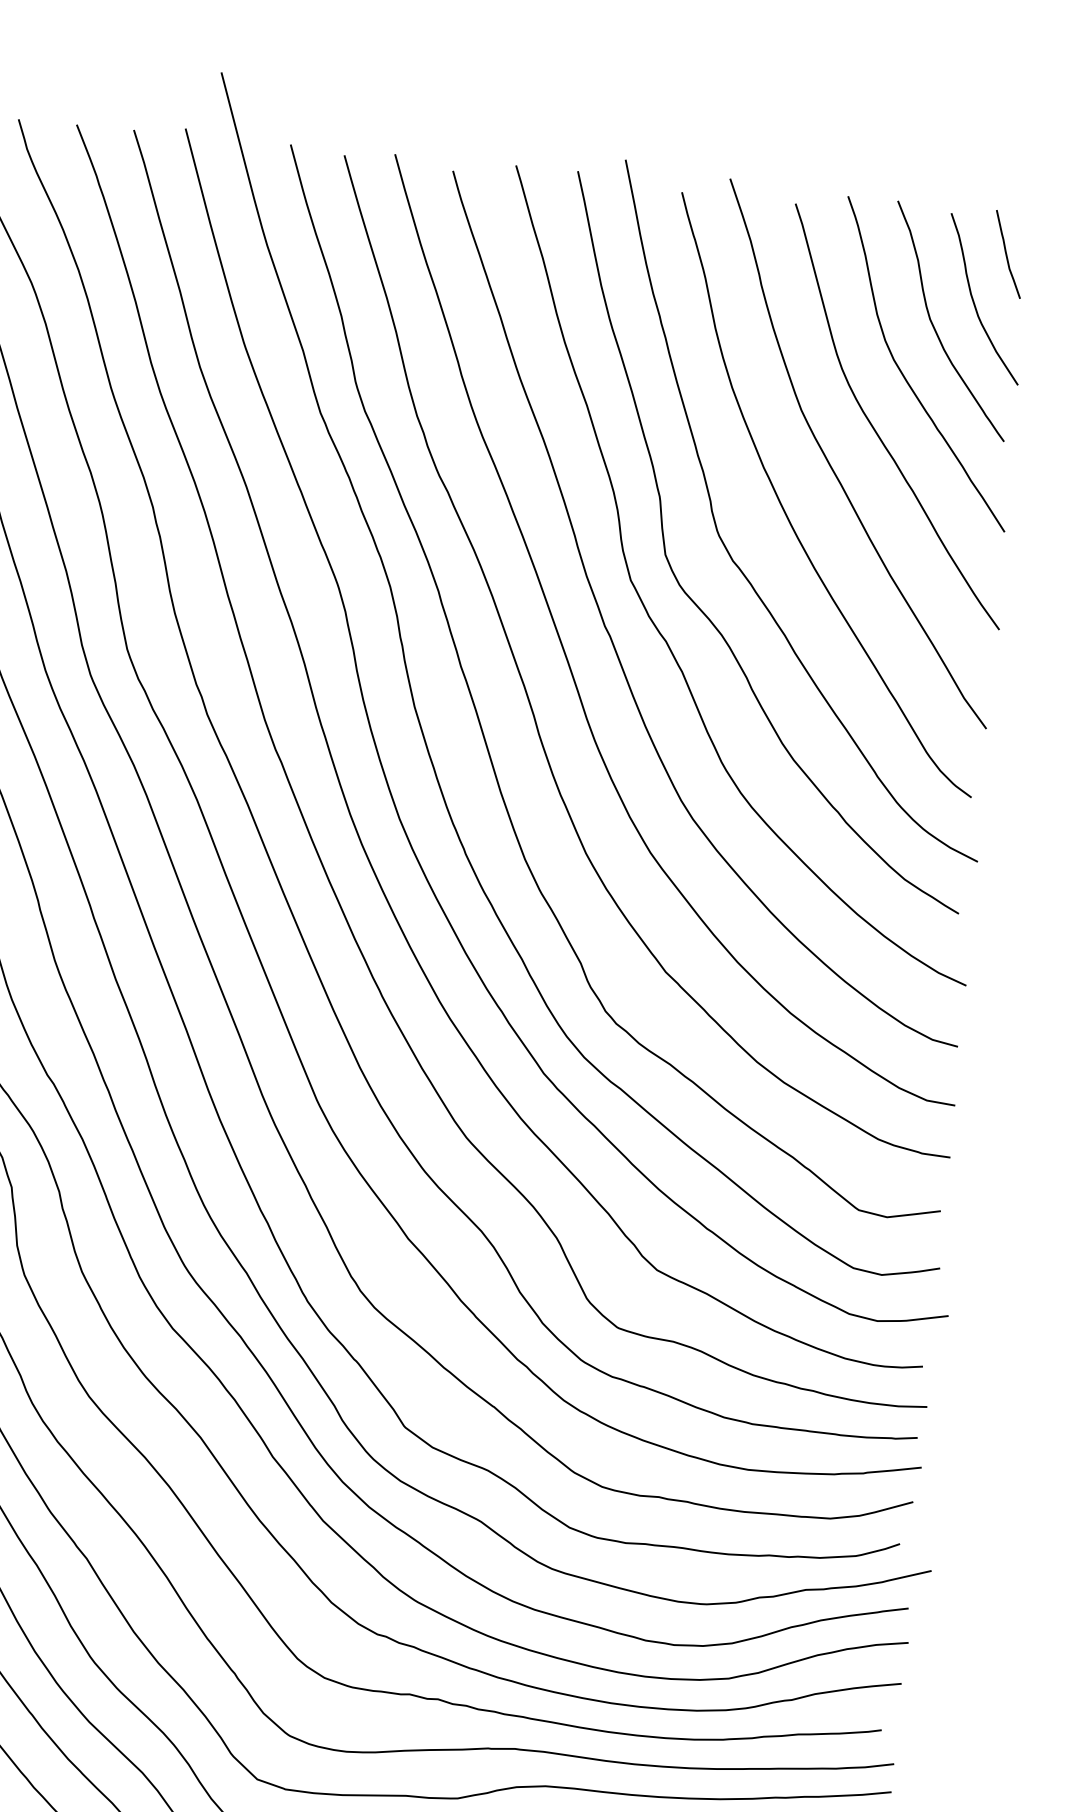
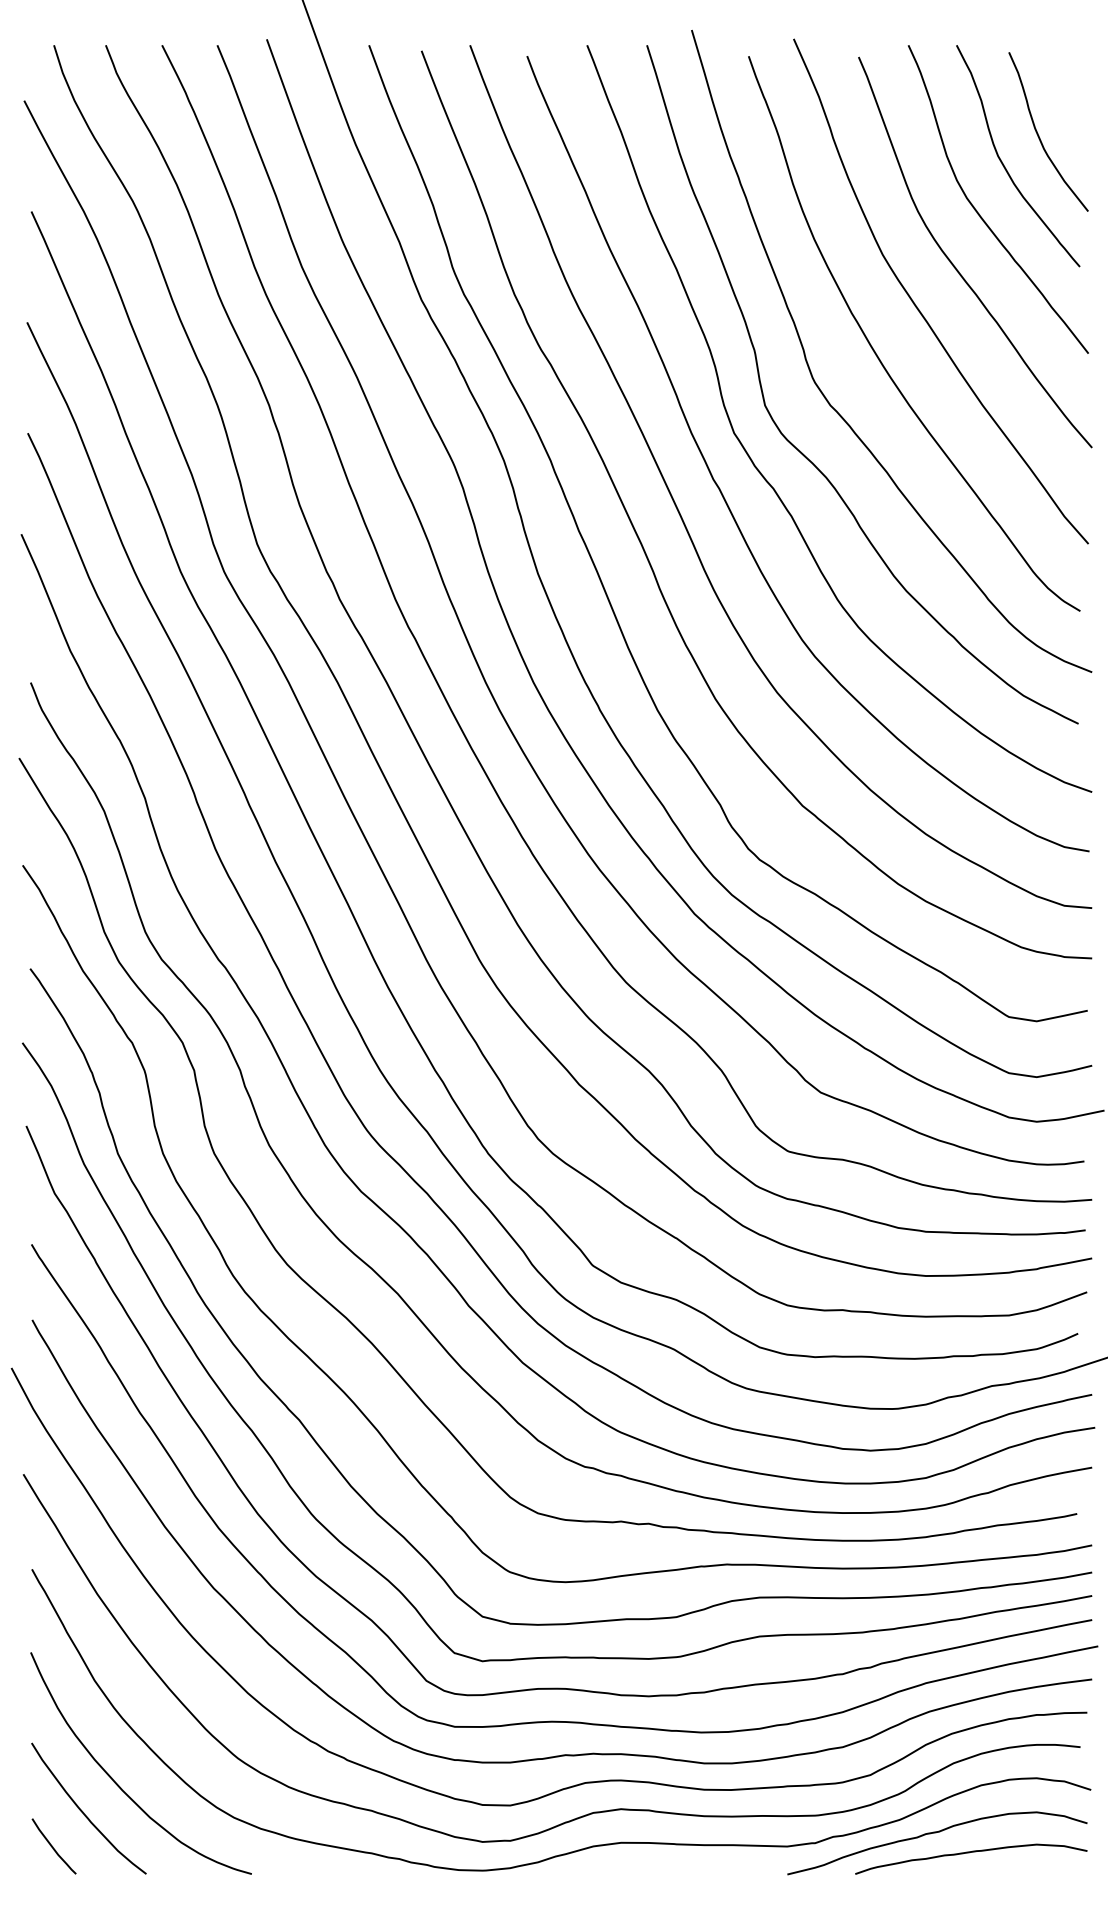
curve: (1007, 254) -> (1066, 86), removed

